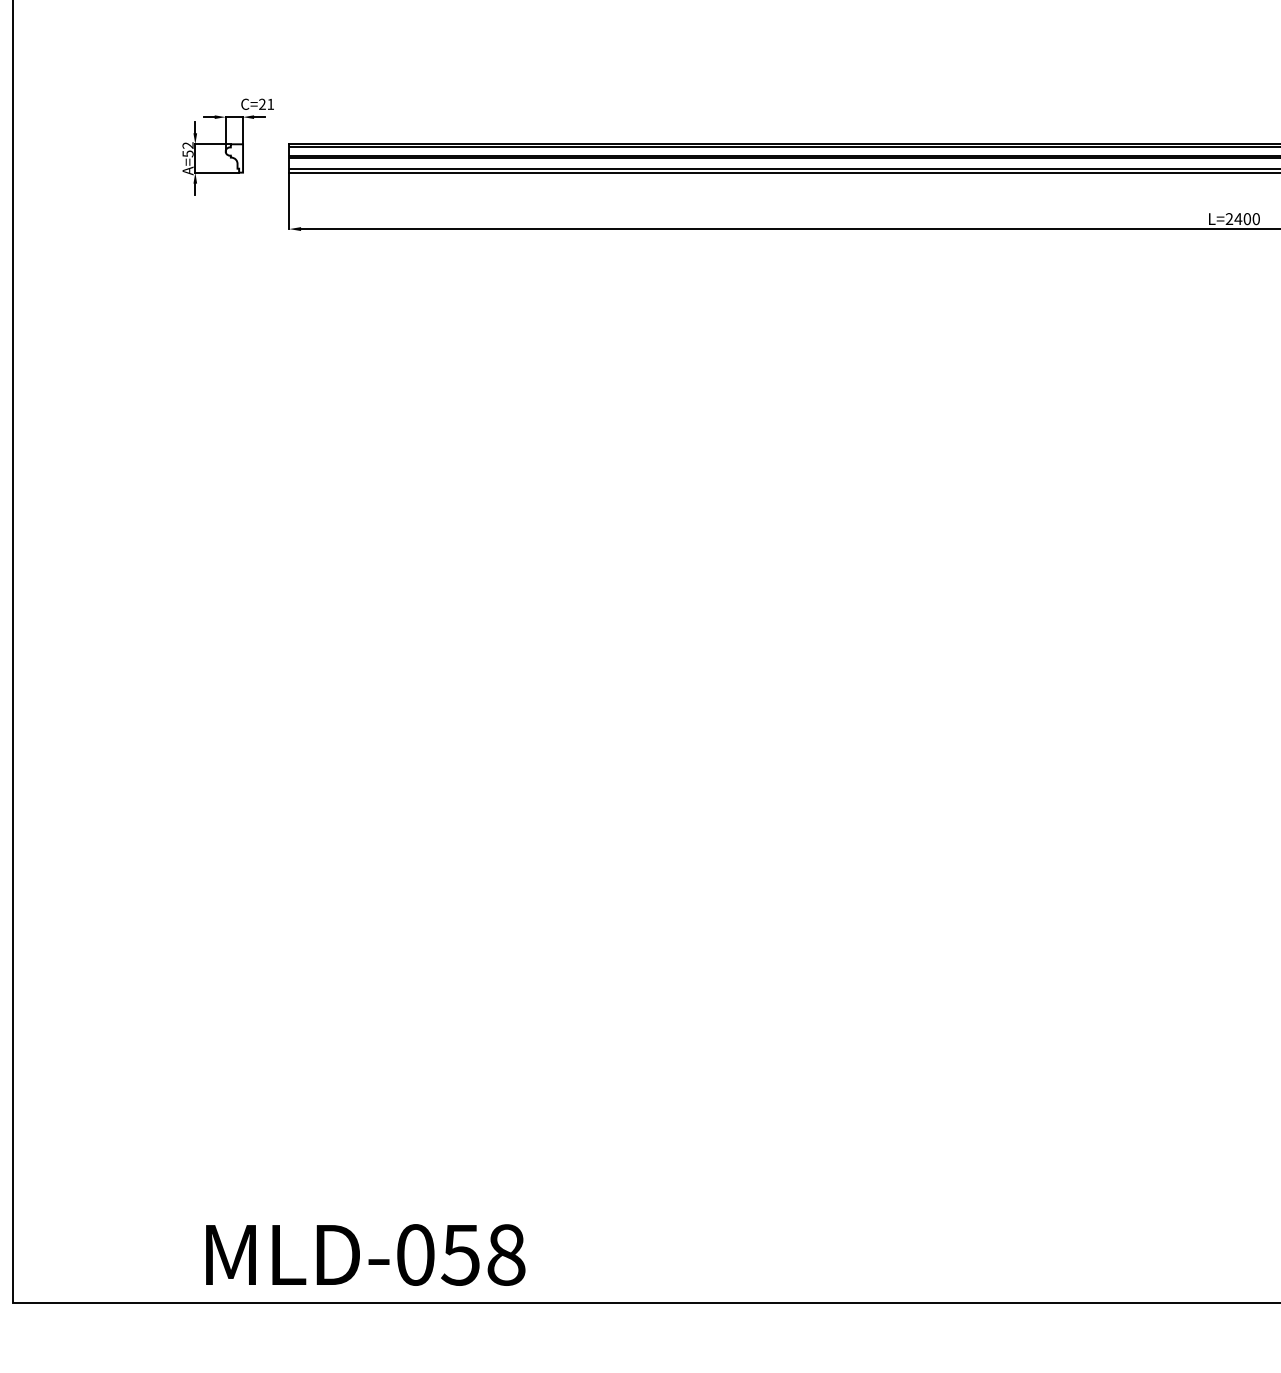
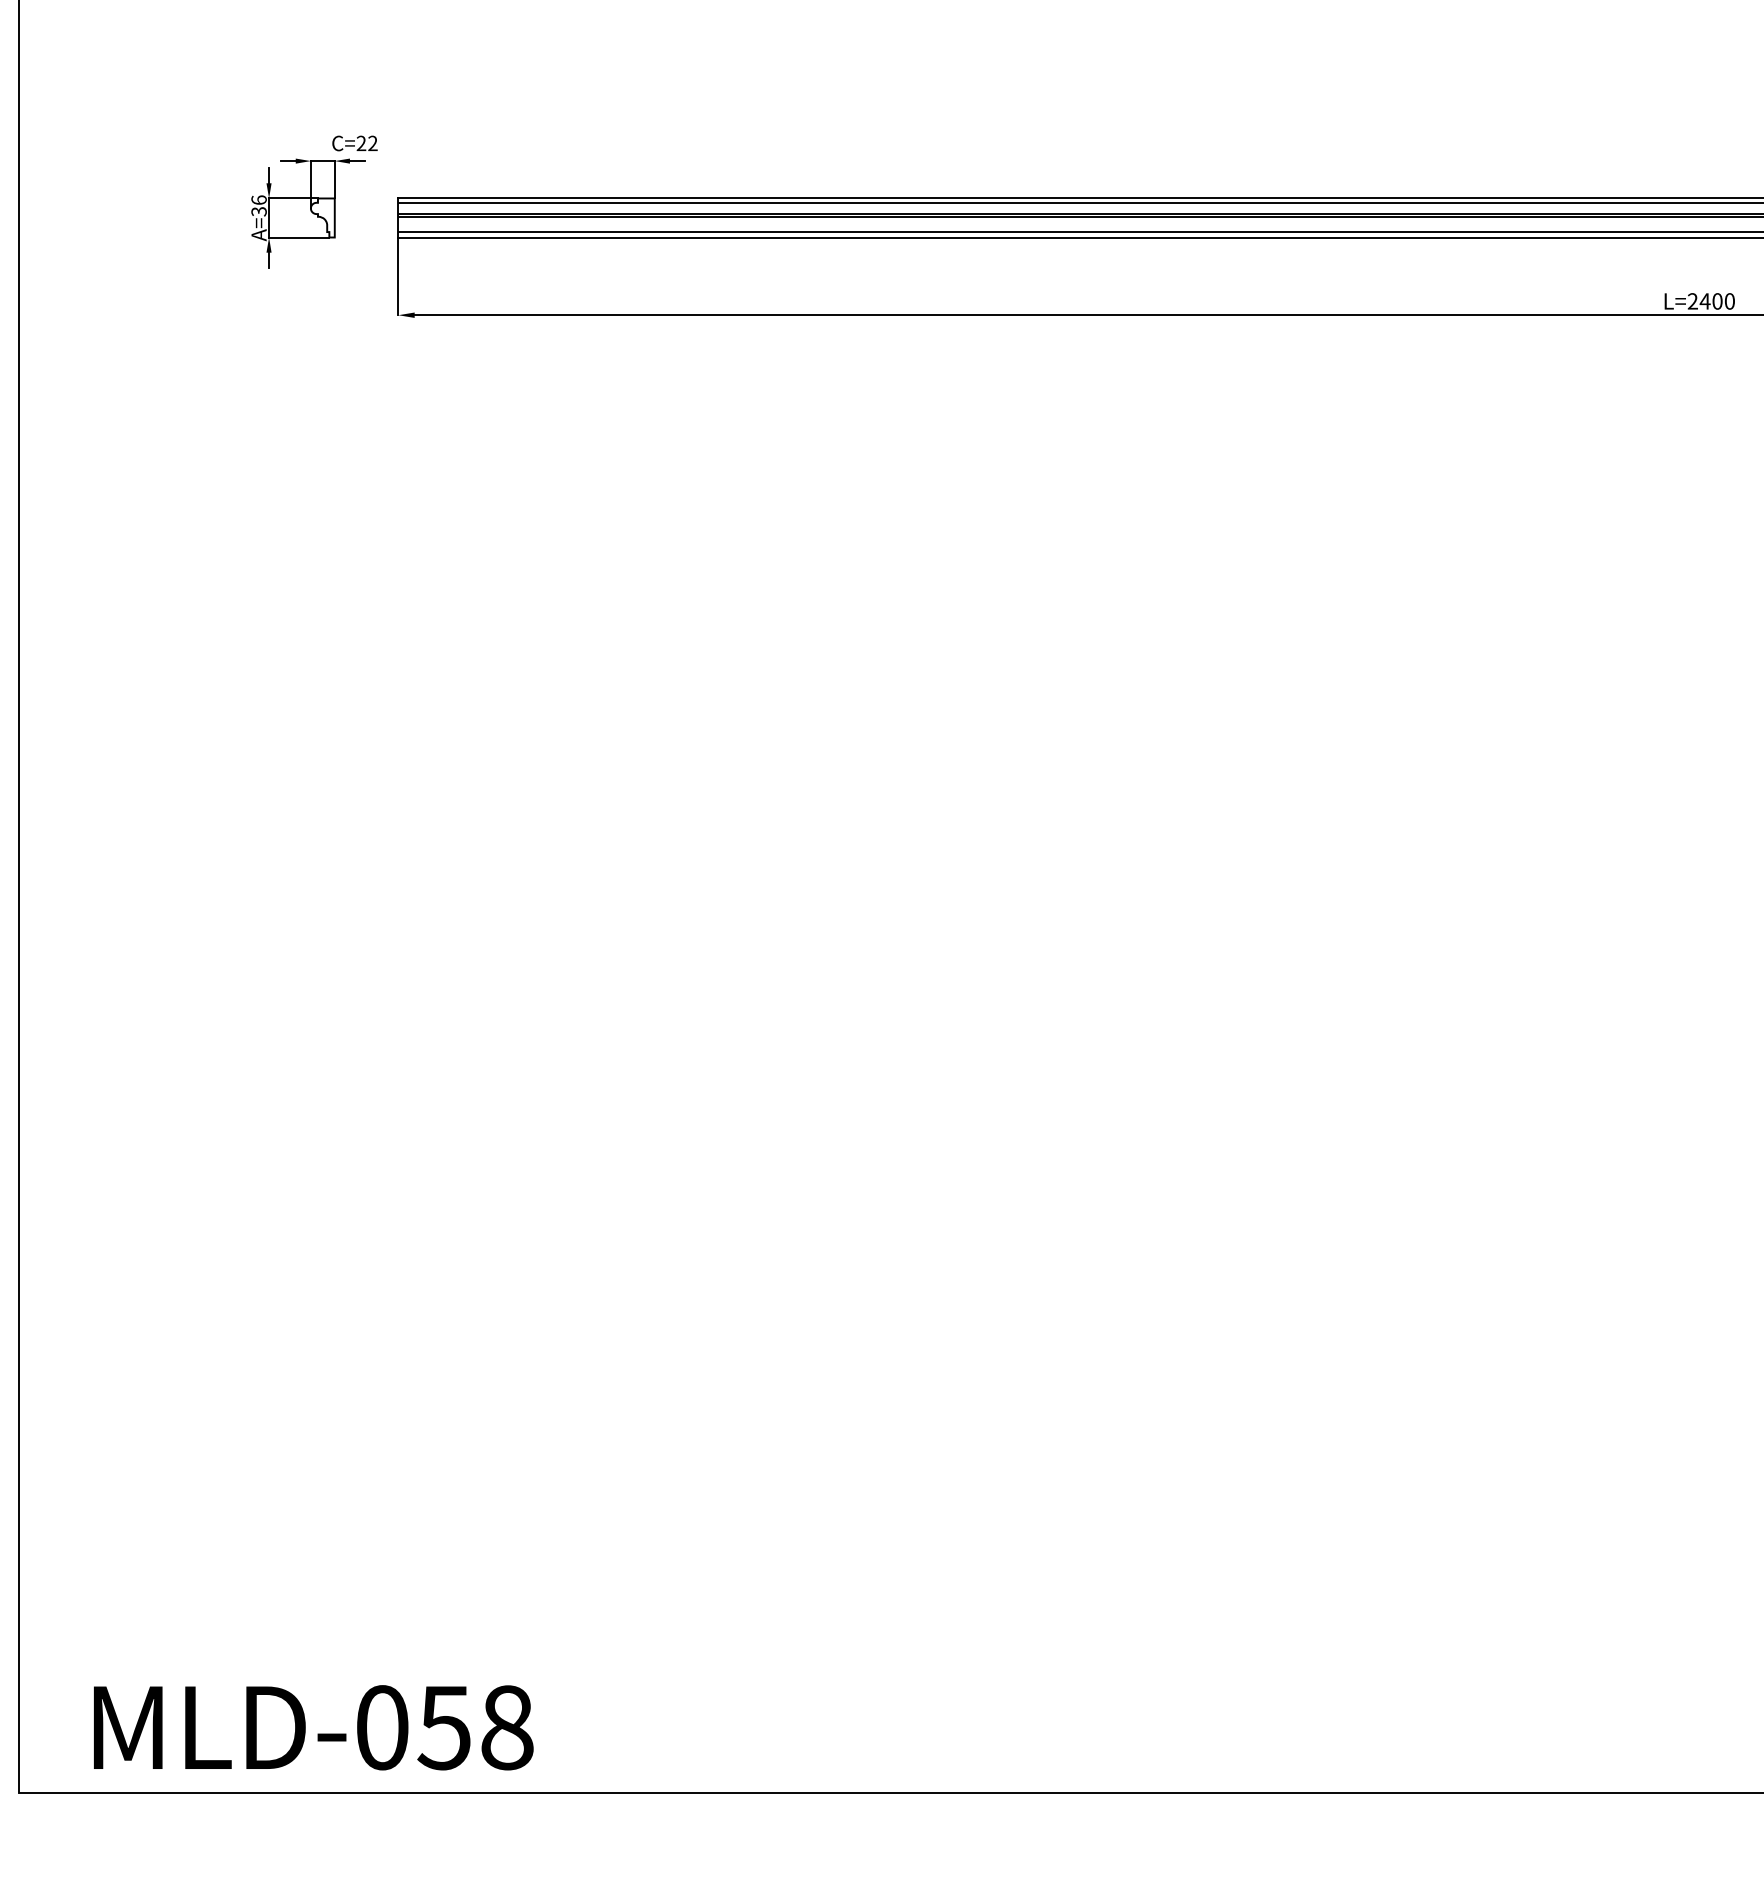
text: (270, 103) -> (372, 142), C=21 -> C=22
text: (187, 149) -> (258, 205), =52 -> =36
text: (365, 1254) -> (313, 1727), moved

